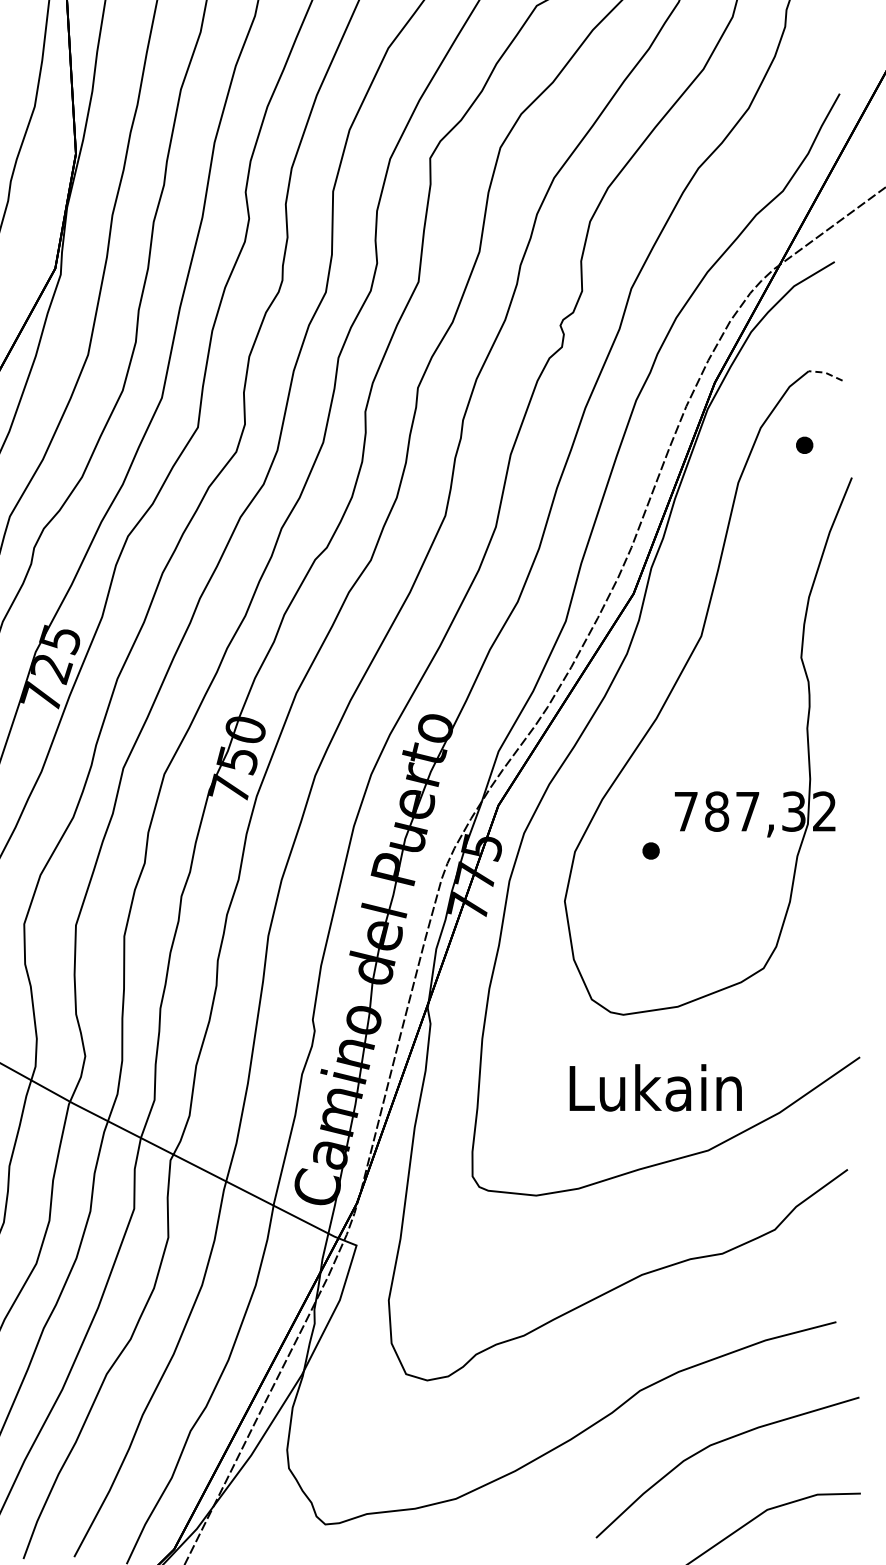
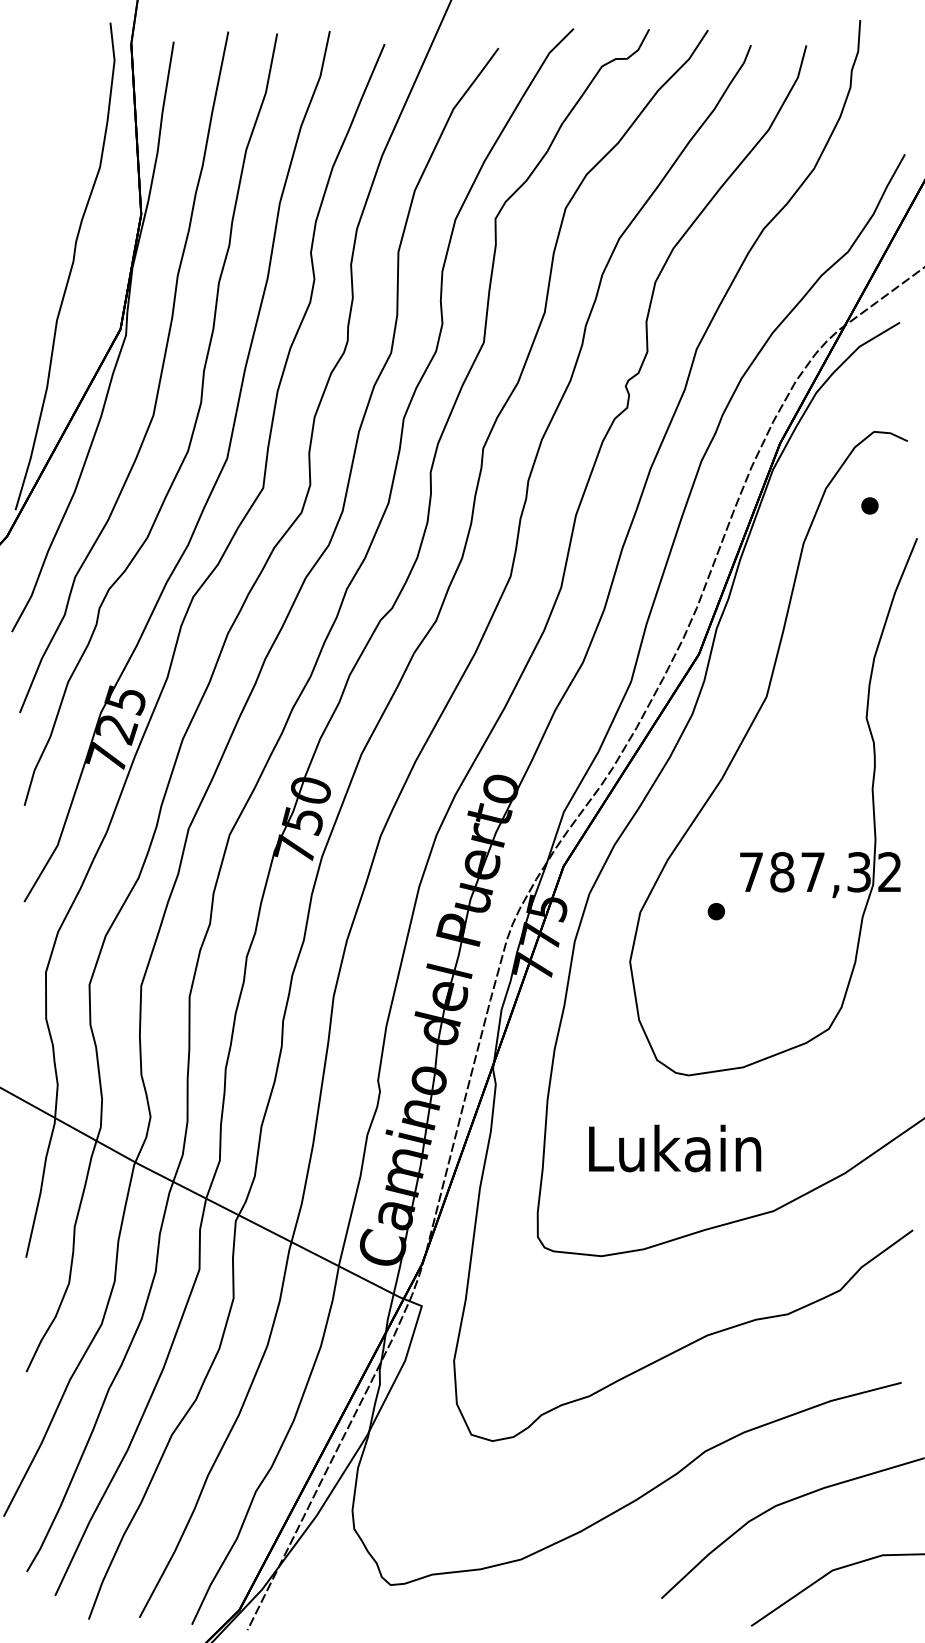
line: (826, 372) -> (891, 433), dashed -> solid
text: (656, 1087) -> (675, 1148), moved

